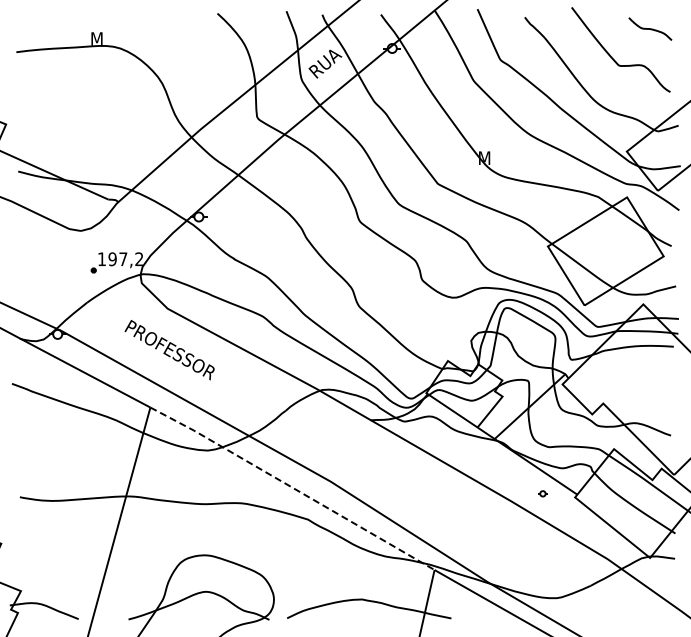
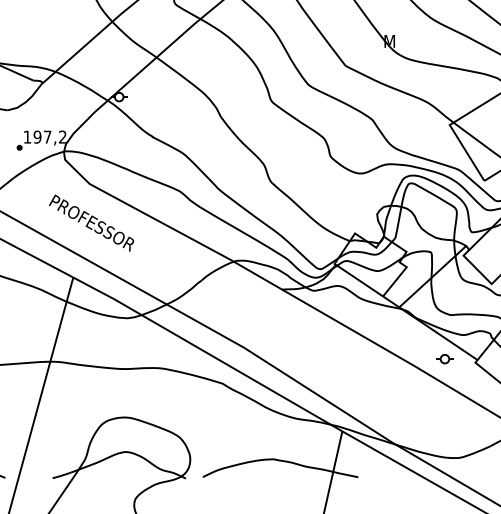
line: (292, 487) -> (207, 353), dashed -> solid
part: (542, 493) -> (444, 358), size x1.67

